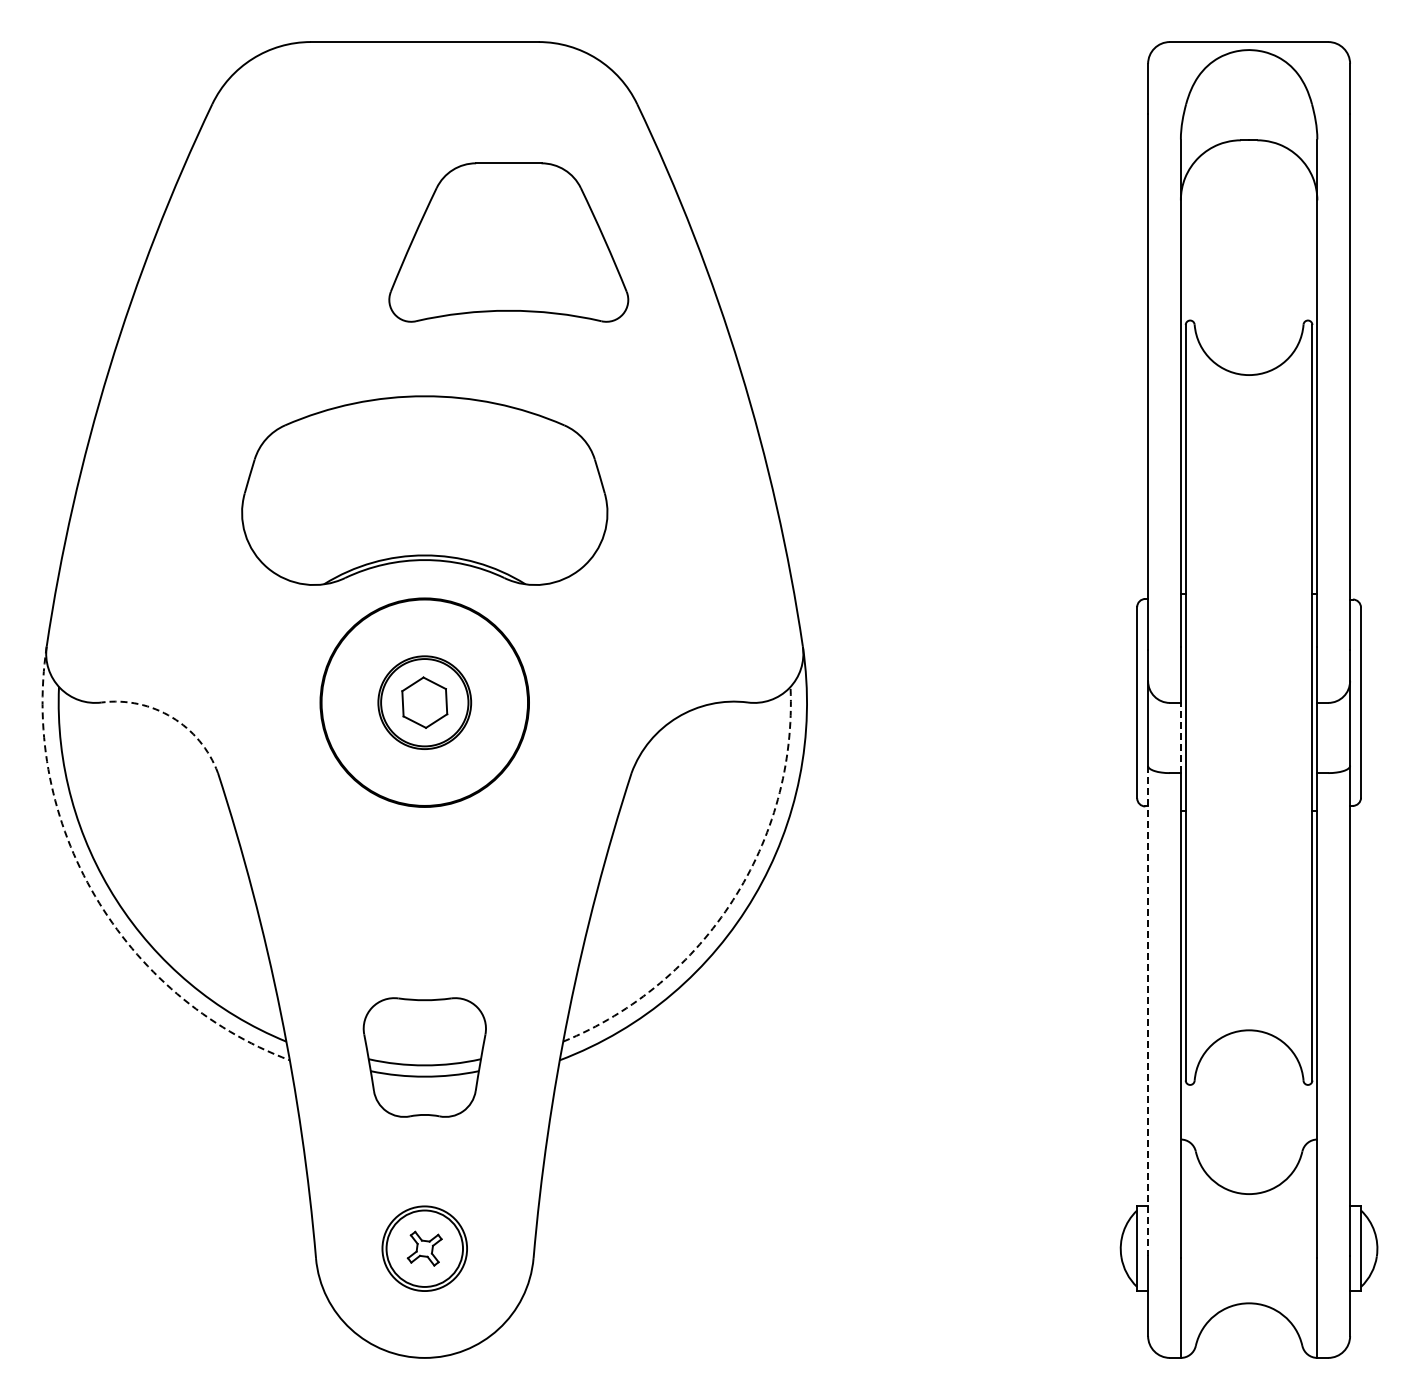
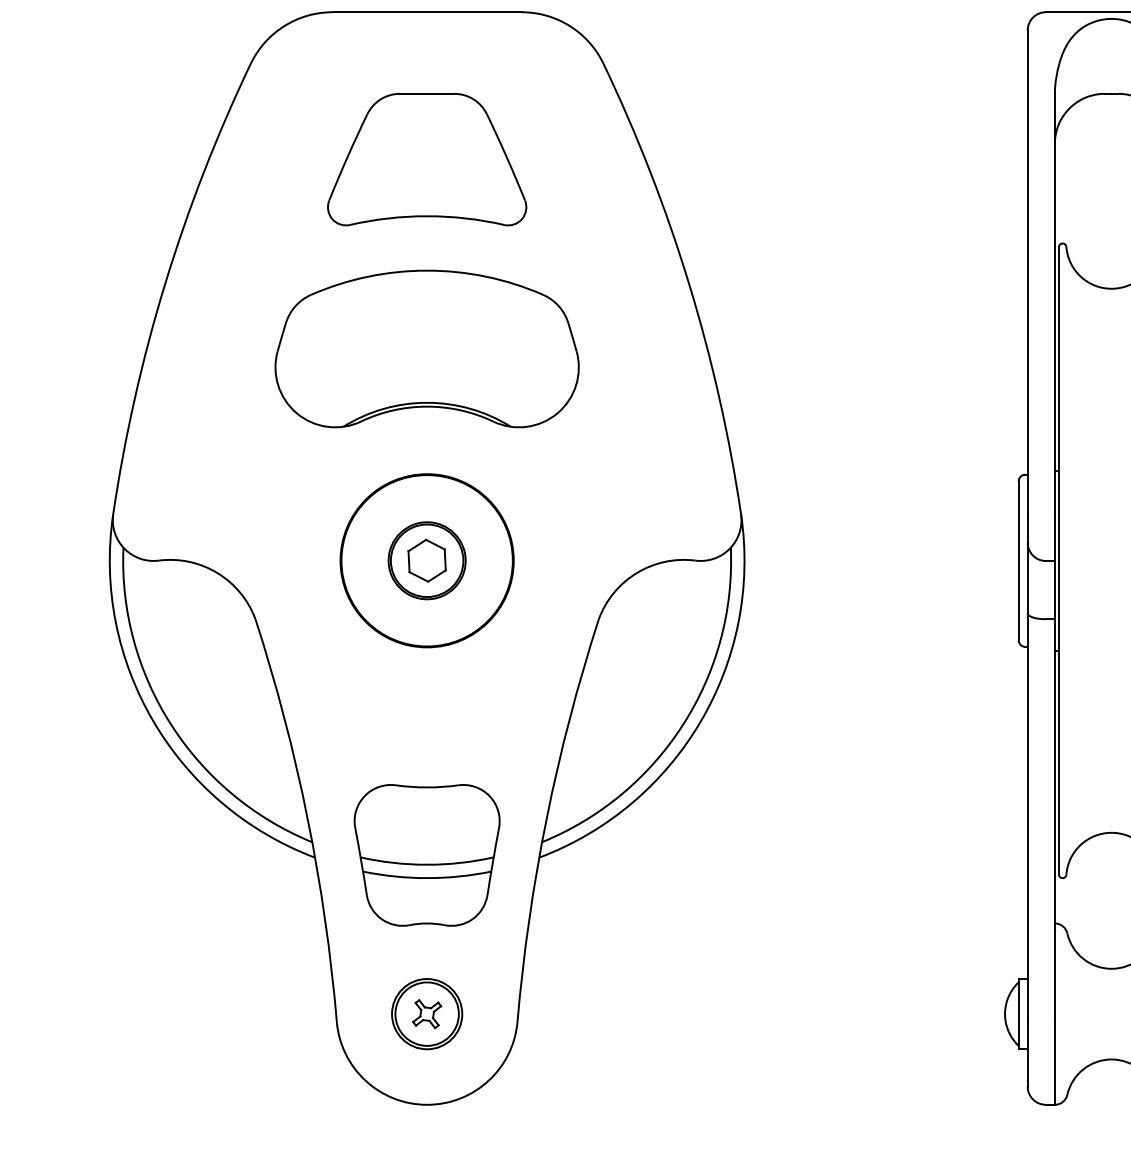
part: (508, 242) -> (426, 159), moved
part: (424, 490) -> (426, 348), moved
arc: (172, 717) -> (217, 573), dashed -> solid
line: (1180, 737) -> (1054, 589), dashed -> solid
arc: (95, 896) -> (153, 721), dashed -> solid
arc: (733, 900) -> (683, 725), dashed -> solid
line: (1148, 1011) -> (1028, 817), dashed -> solid
part: (424, 1057) -> (426, 855), size x1.43

